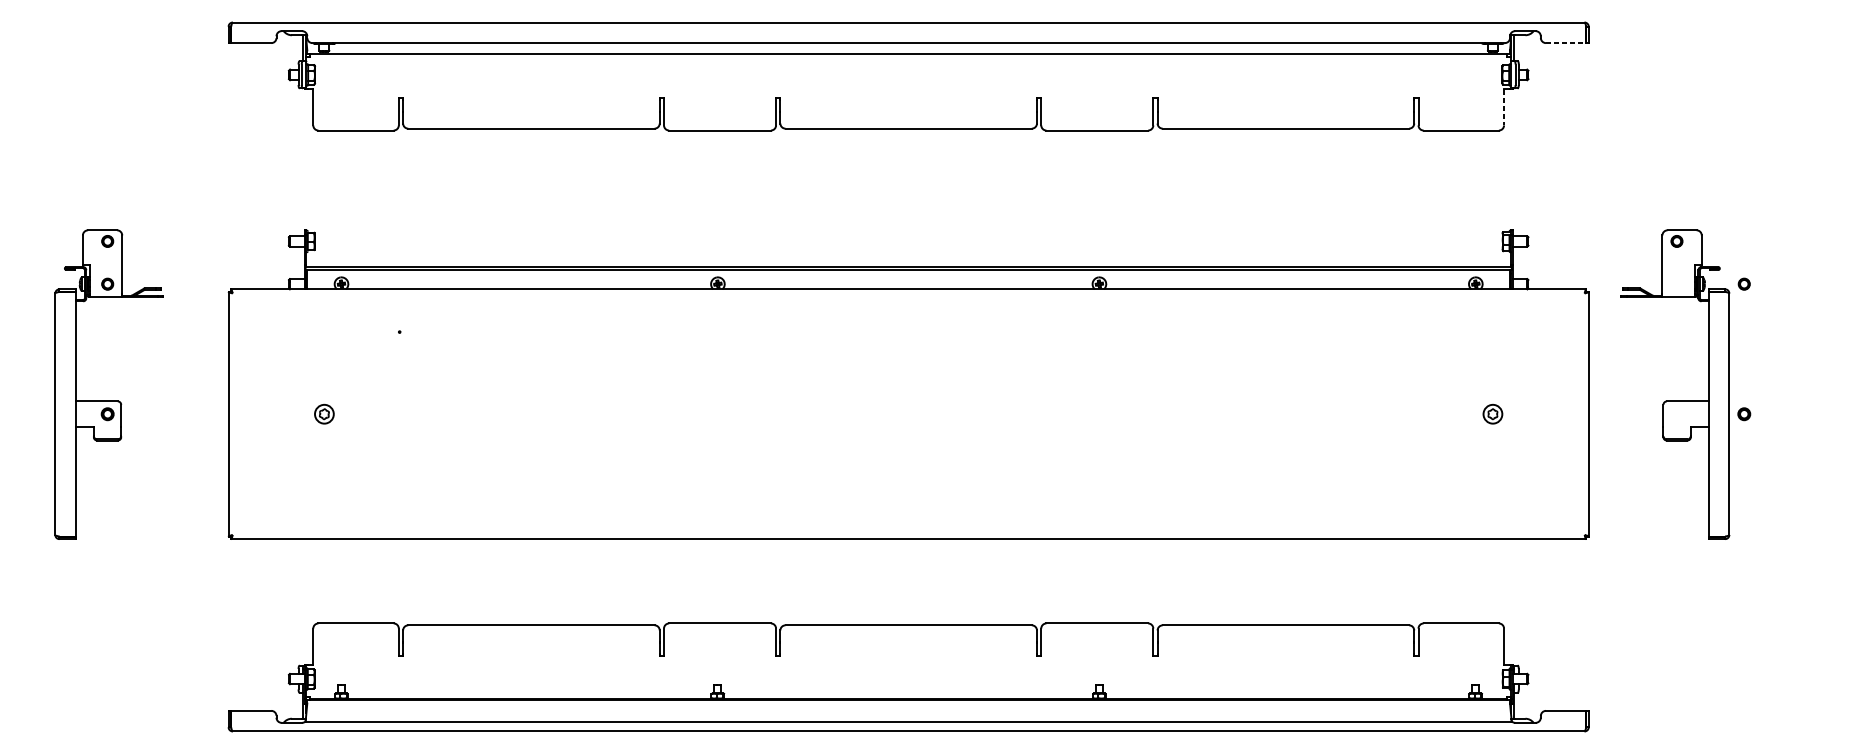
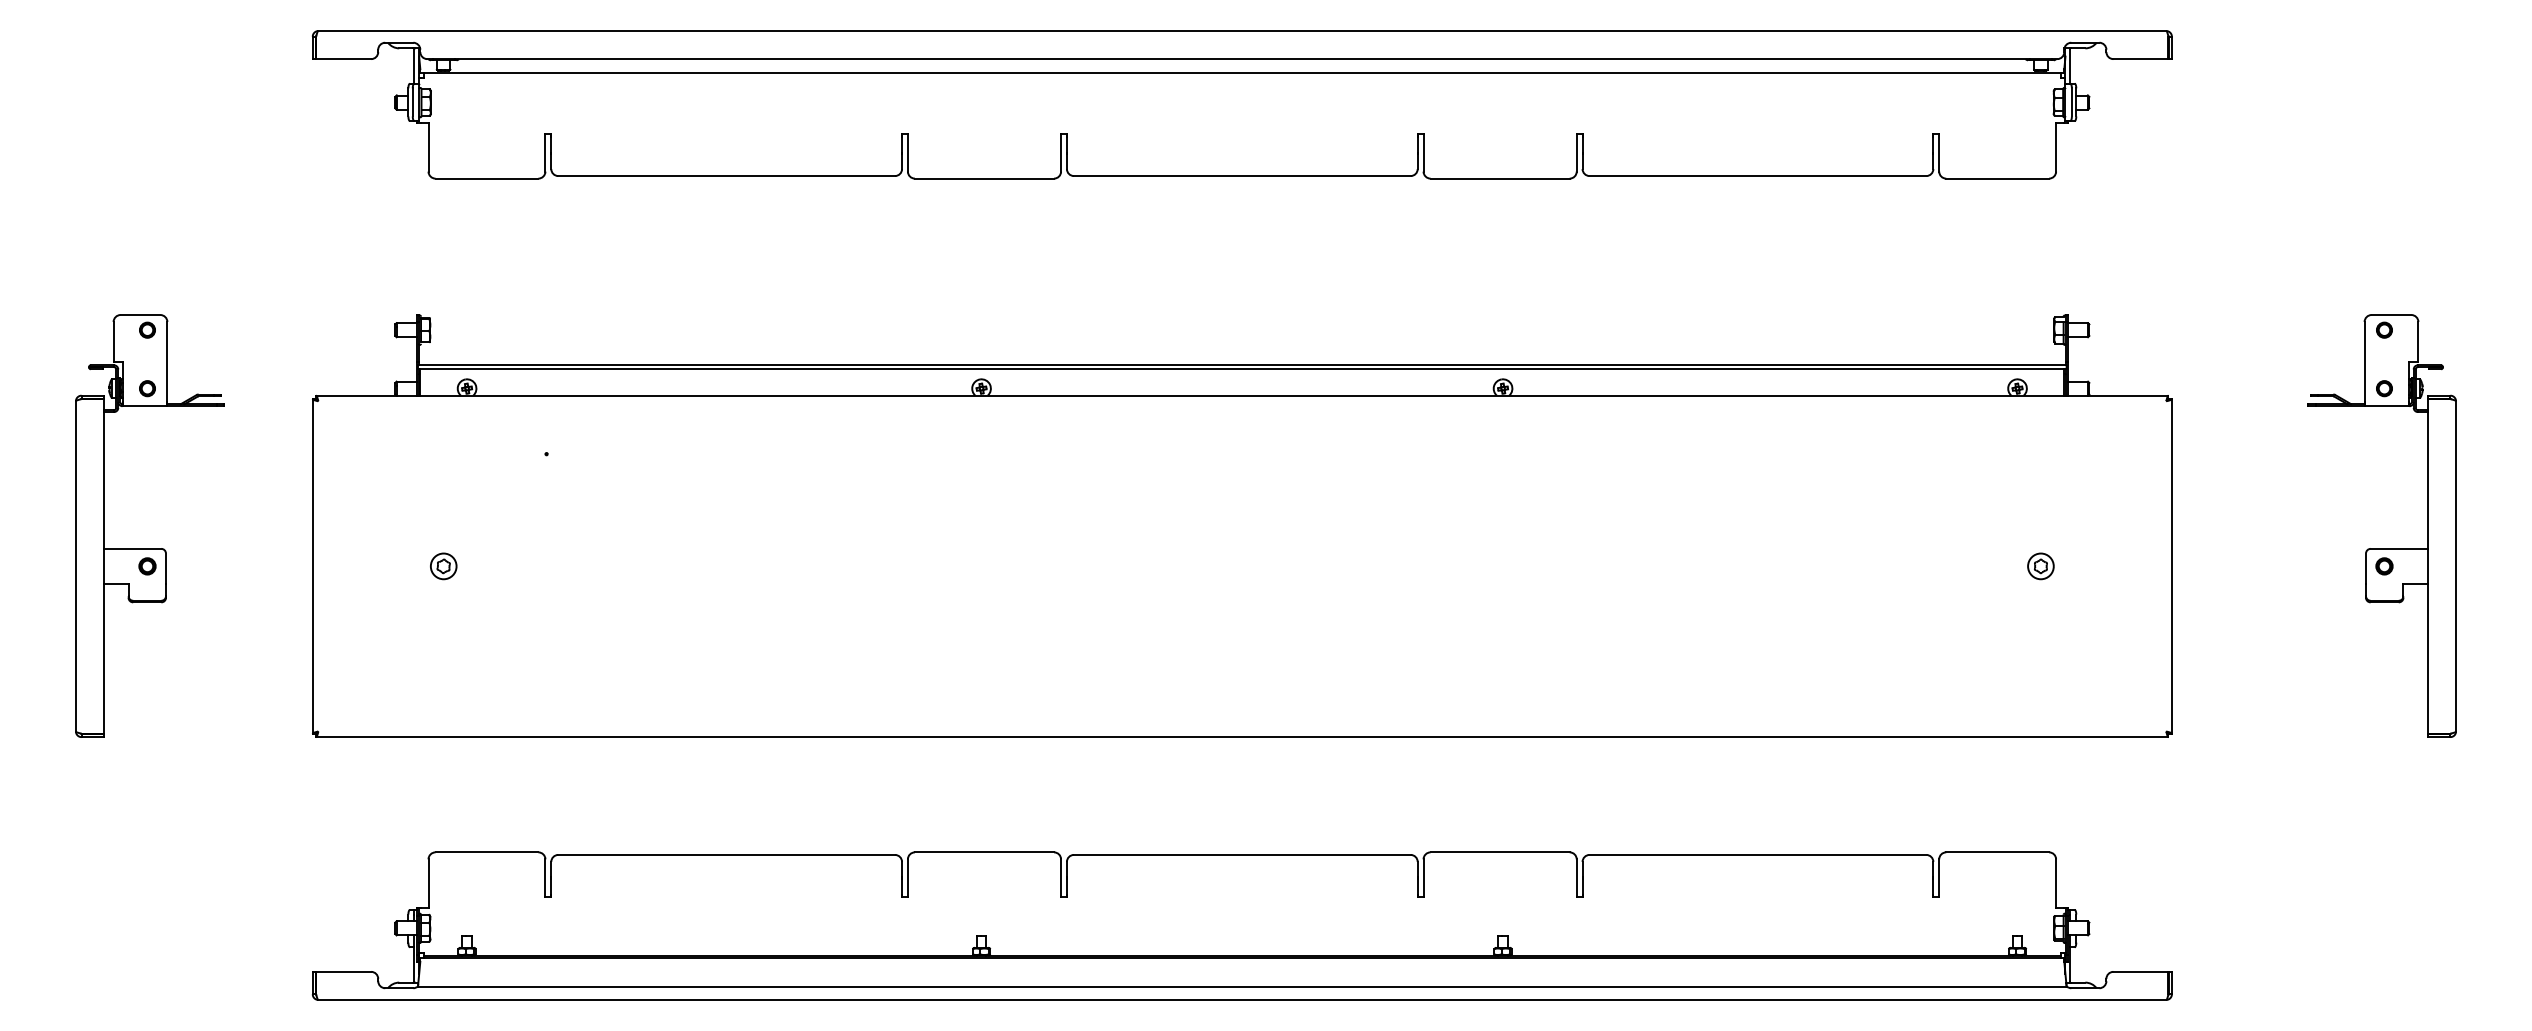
line: (1565, 43) -> (2140, 59), dashed -> solid
line: (1504, 107) -> (2056, 147), dashed -> solid
part: (1674, 401) -> (2381, 548), moved

